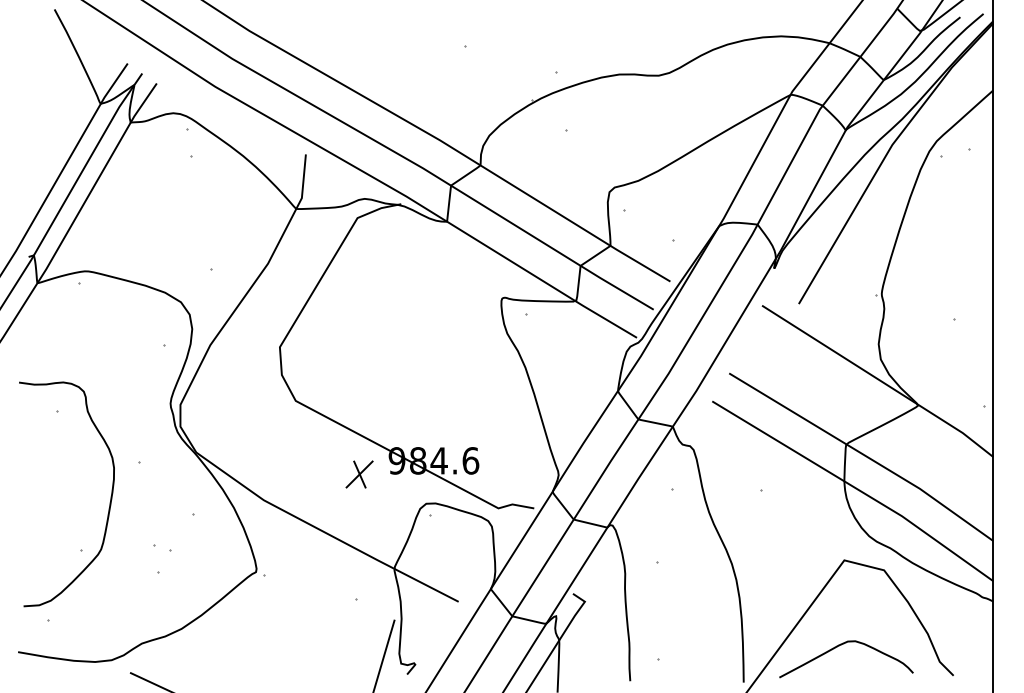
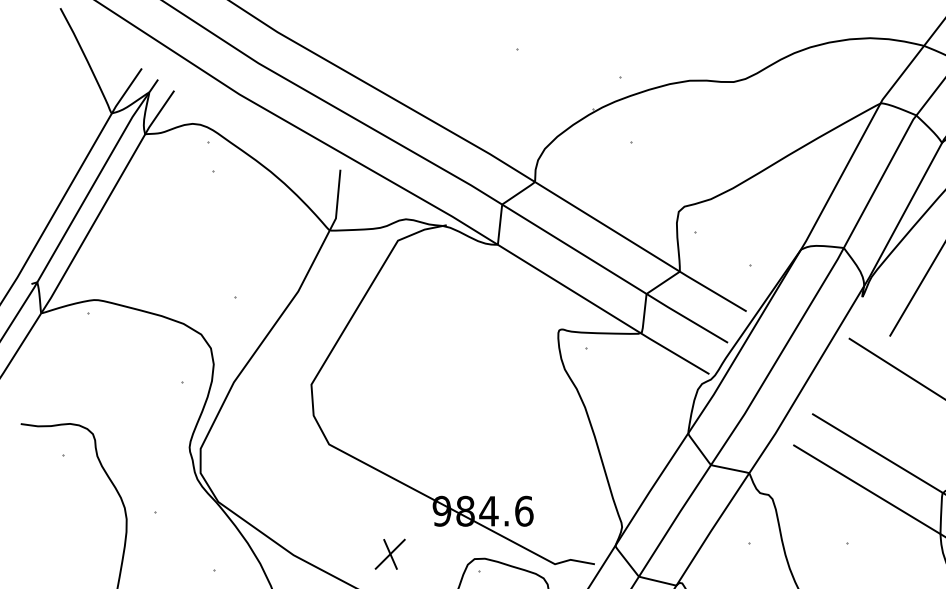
part: (359, 474) -> (390, 554), moved

